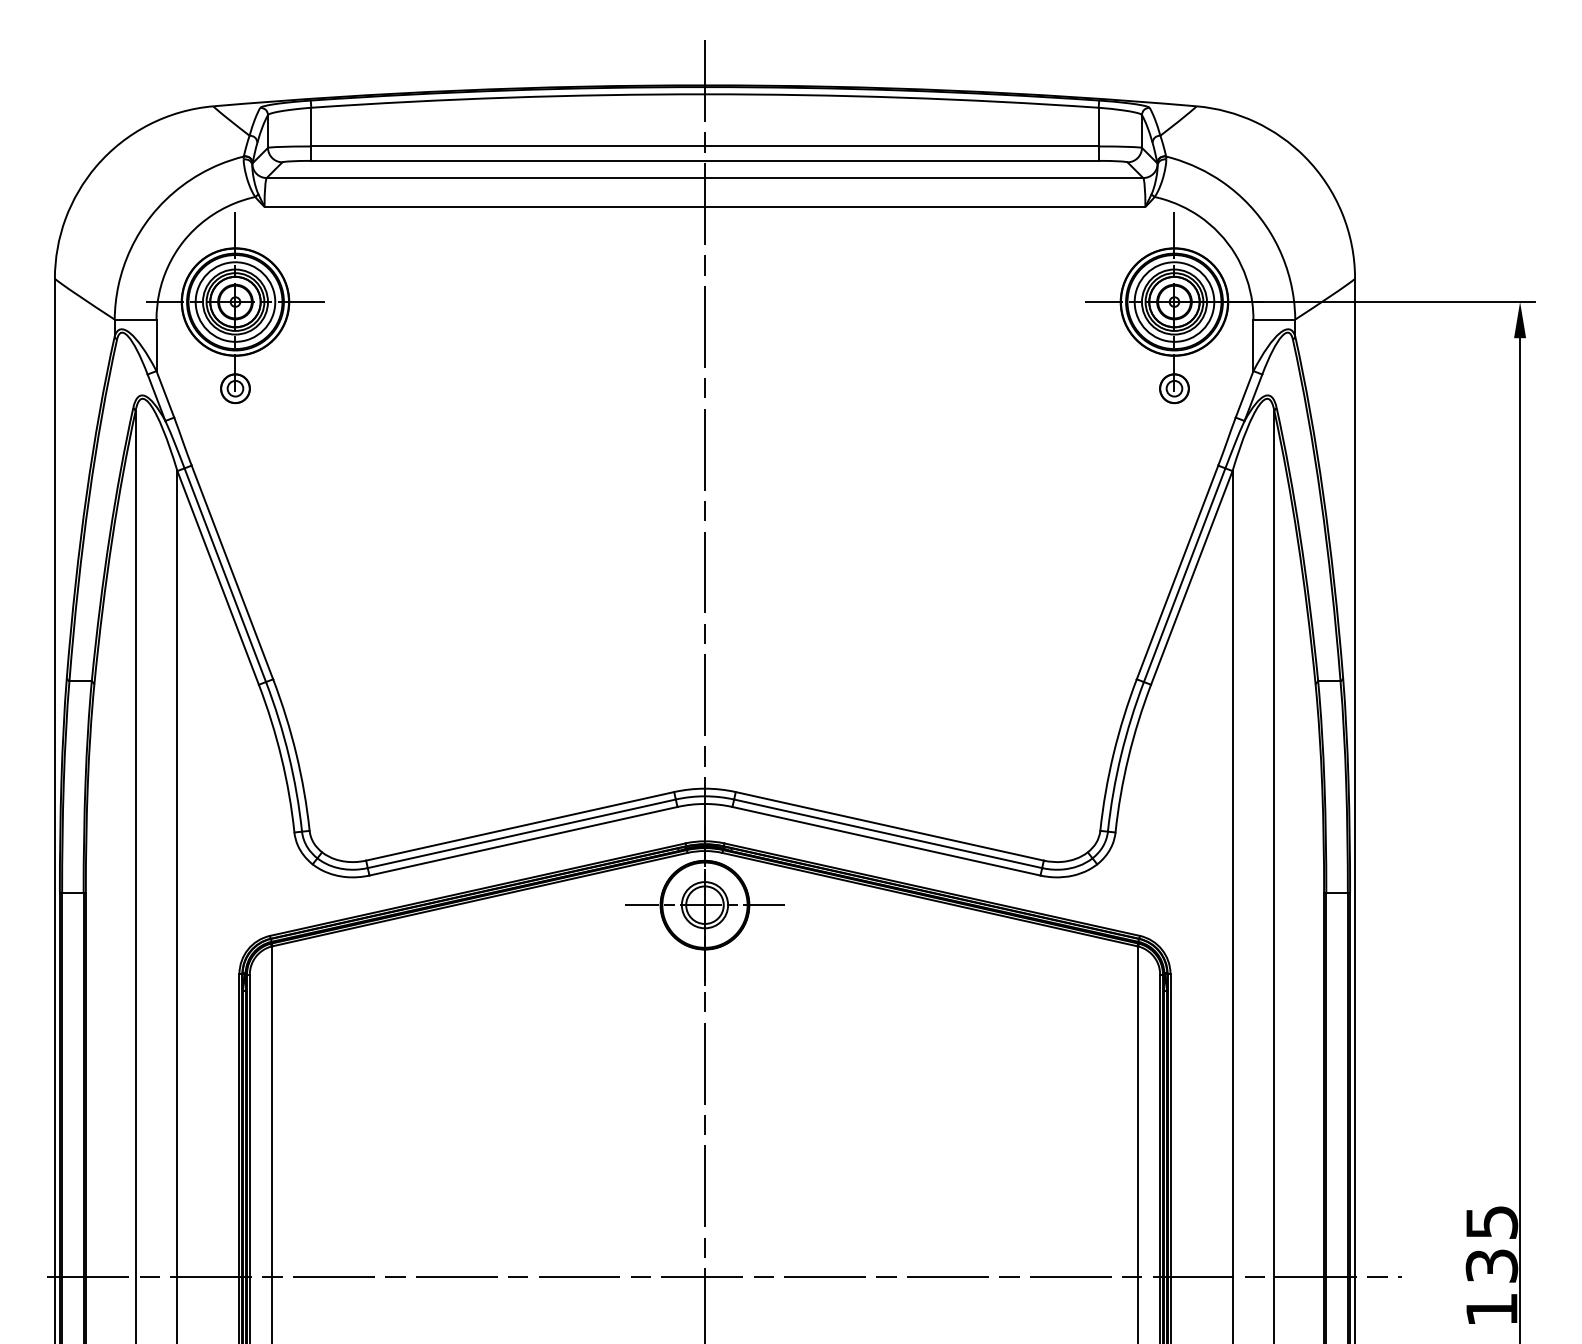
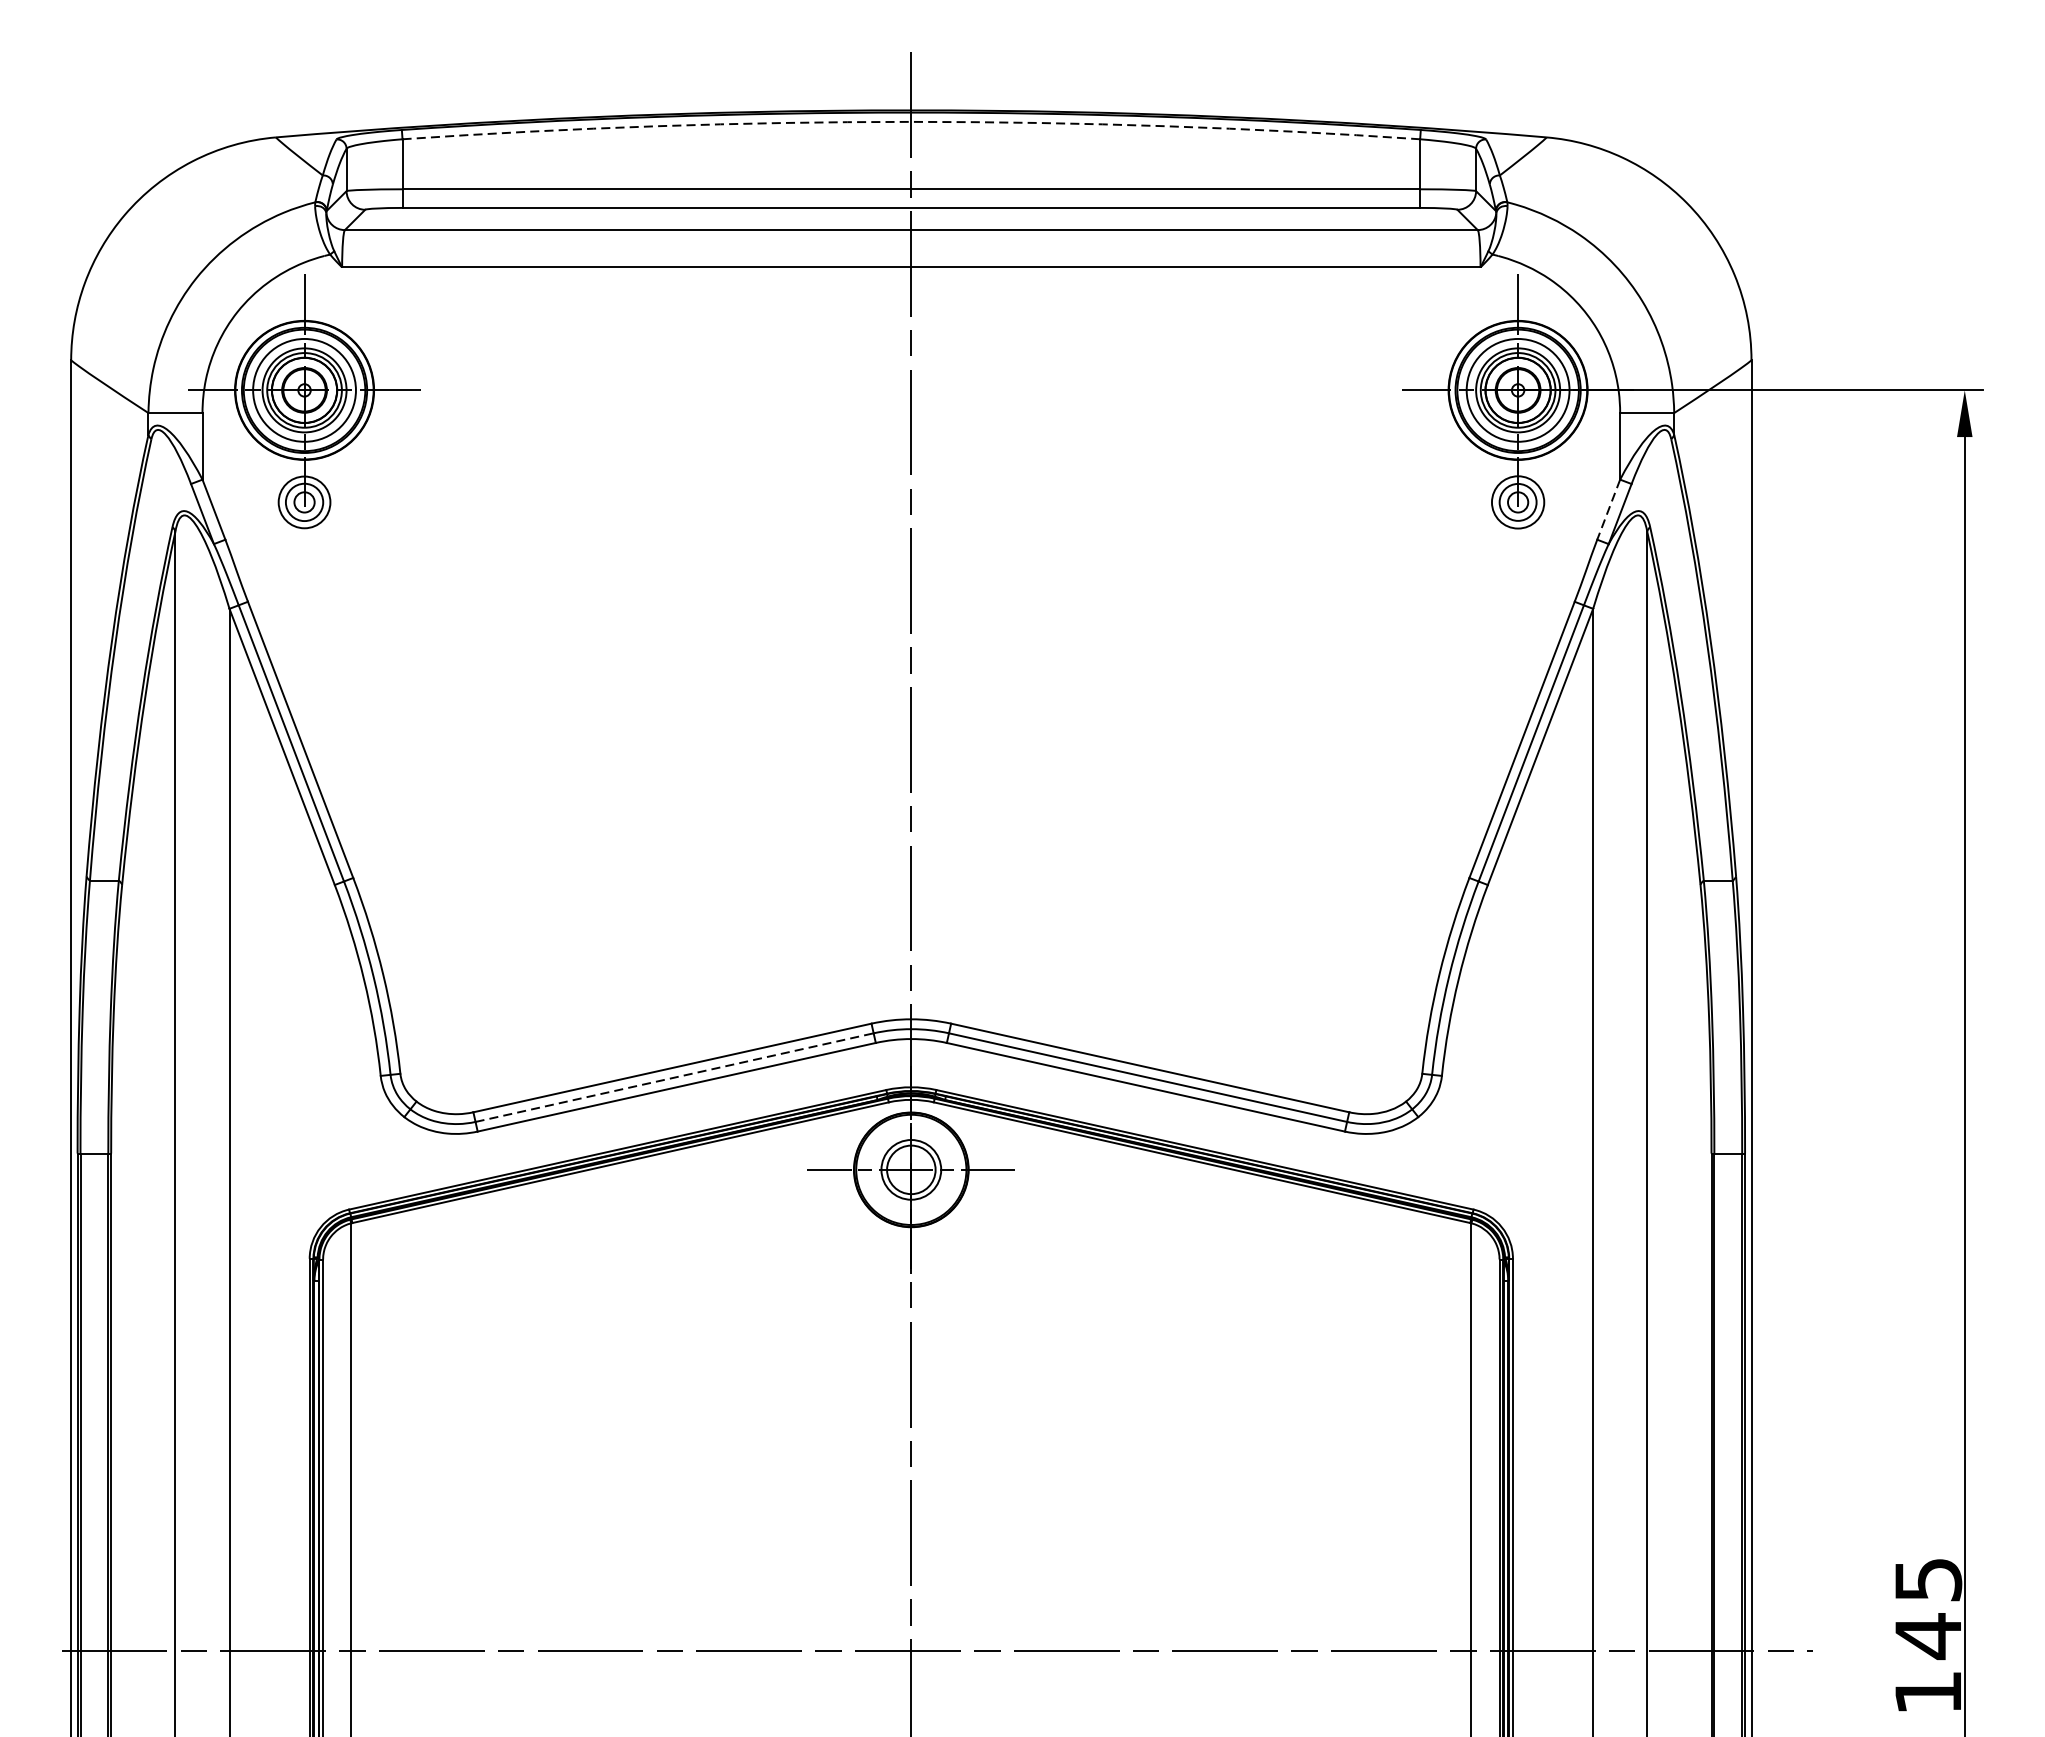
arc: (704, 94) -> (910, 122), solid -> dashed
circle: (235, 388) -> (304, 502), size x1.4
circle: (1174, 388) -> (1518, 502), size x1.4
line: (1244, 394) -> (1608, 509), solid -> dashed
line: (521, 833) -> (674, 1077), solid -> dashed
text: (1491, 1266) -> (1927, 1636), 135 -> 145

